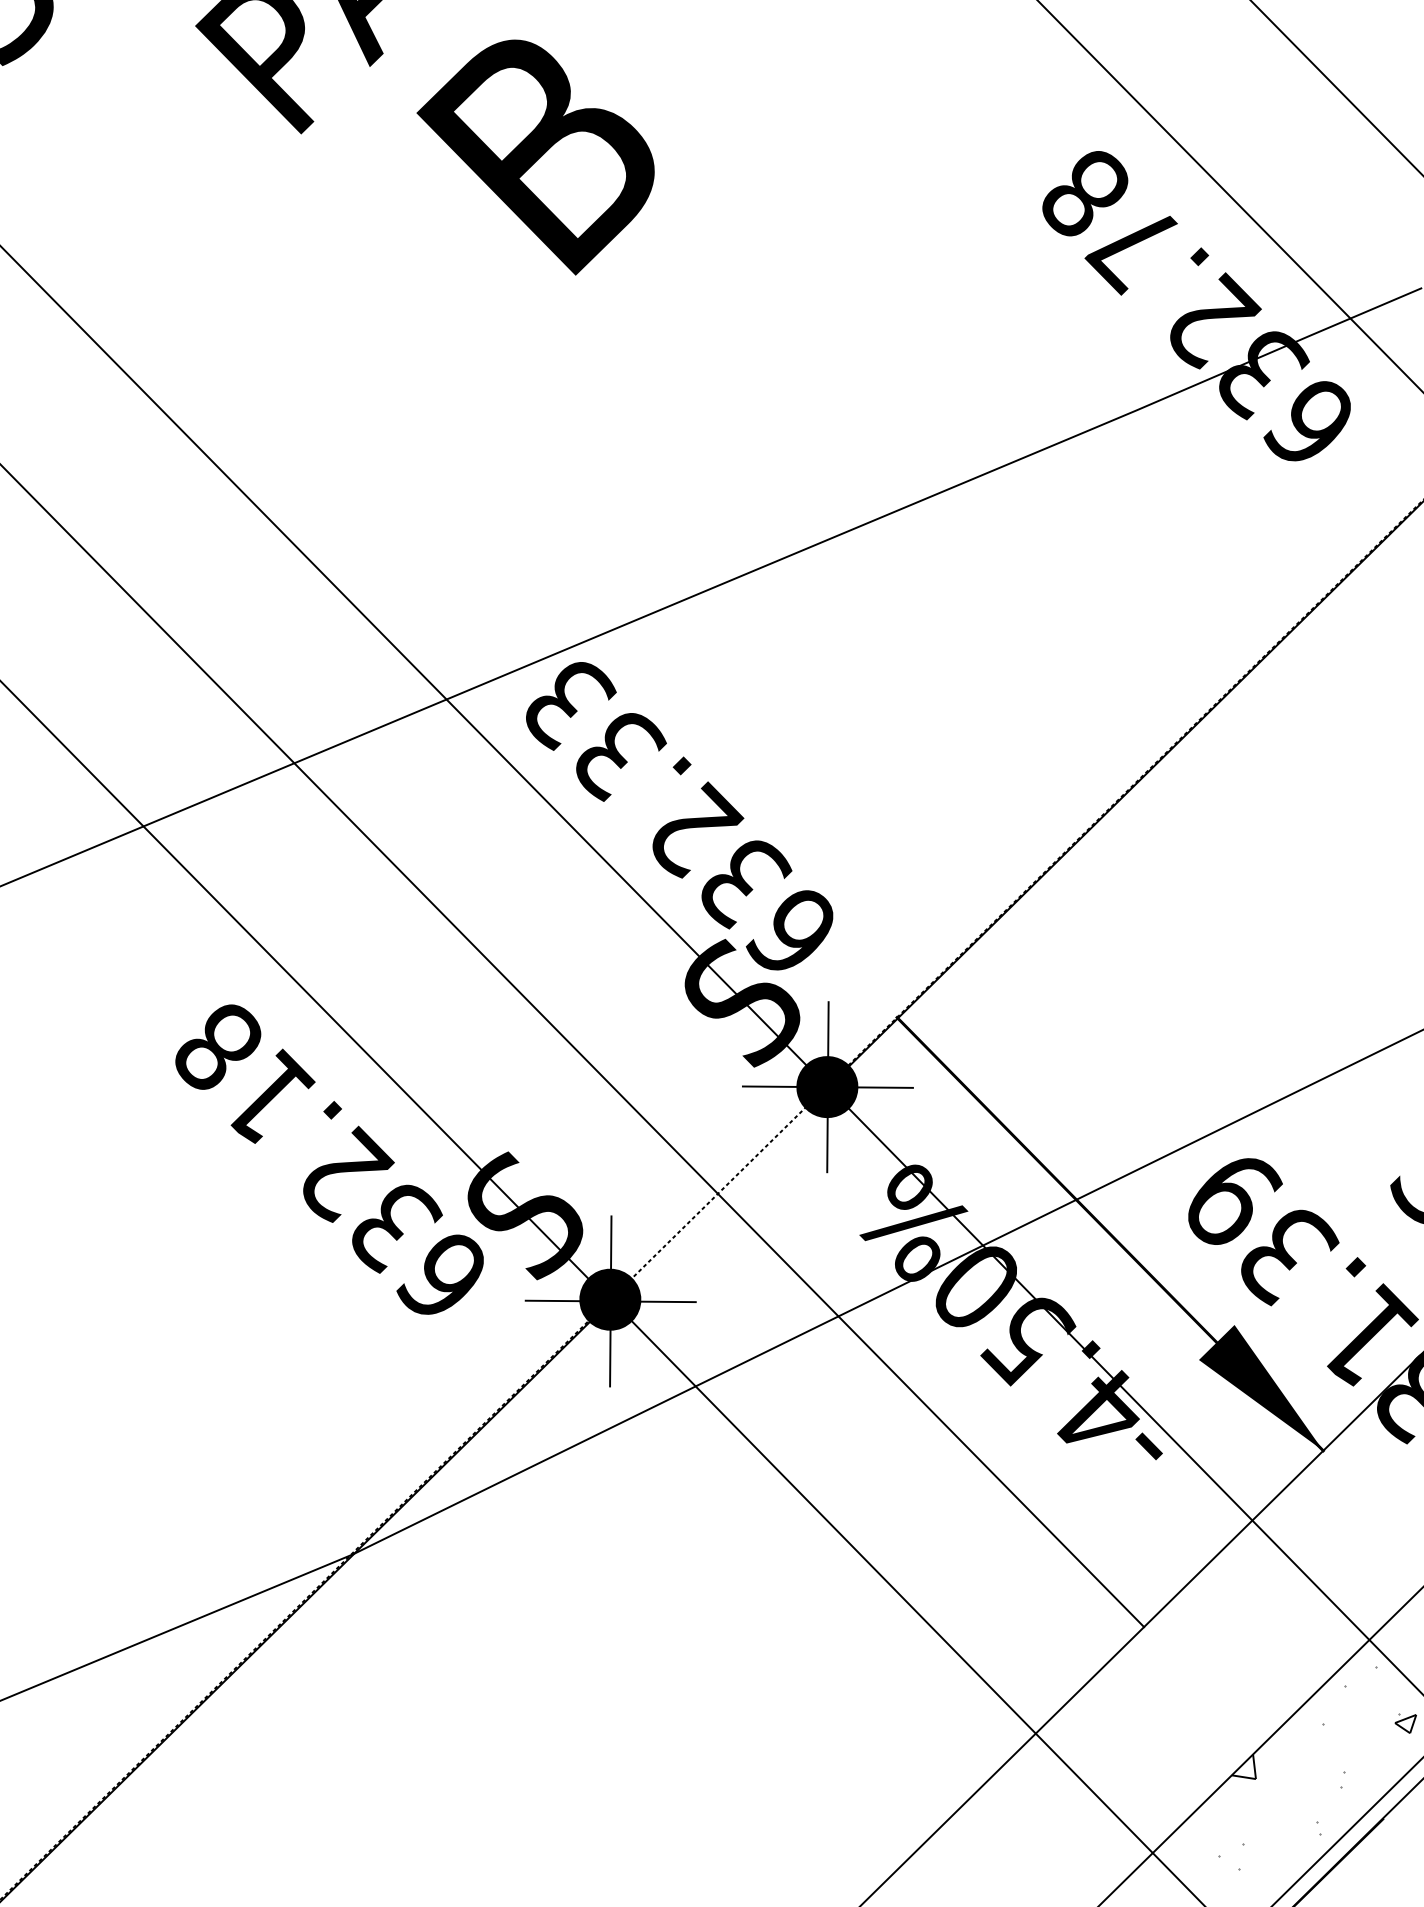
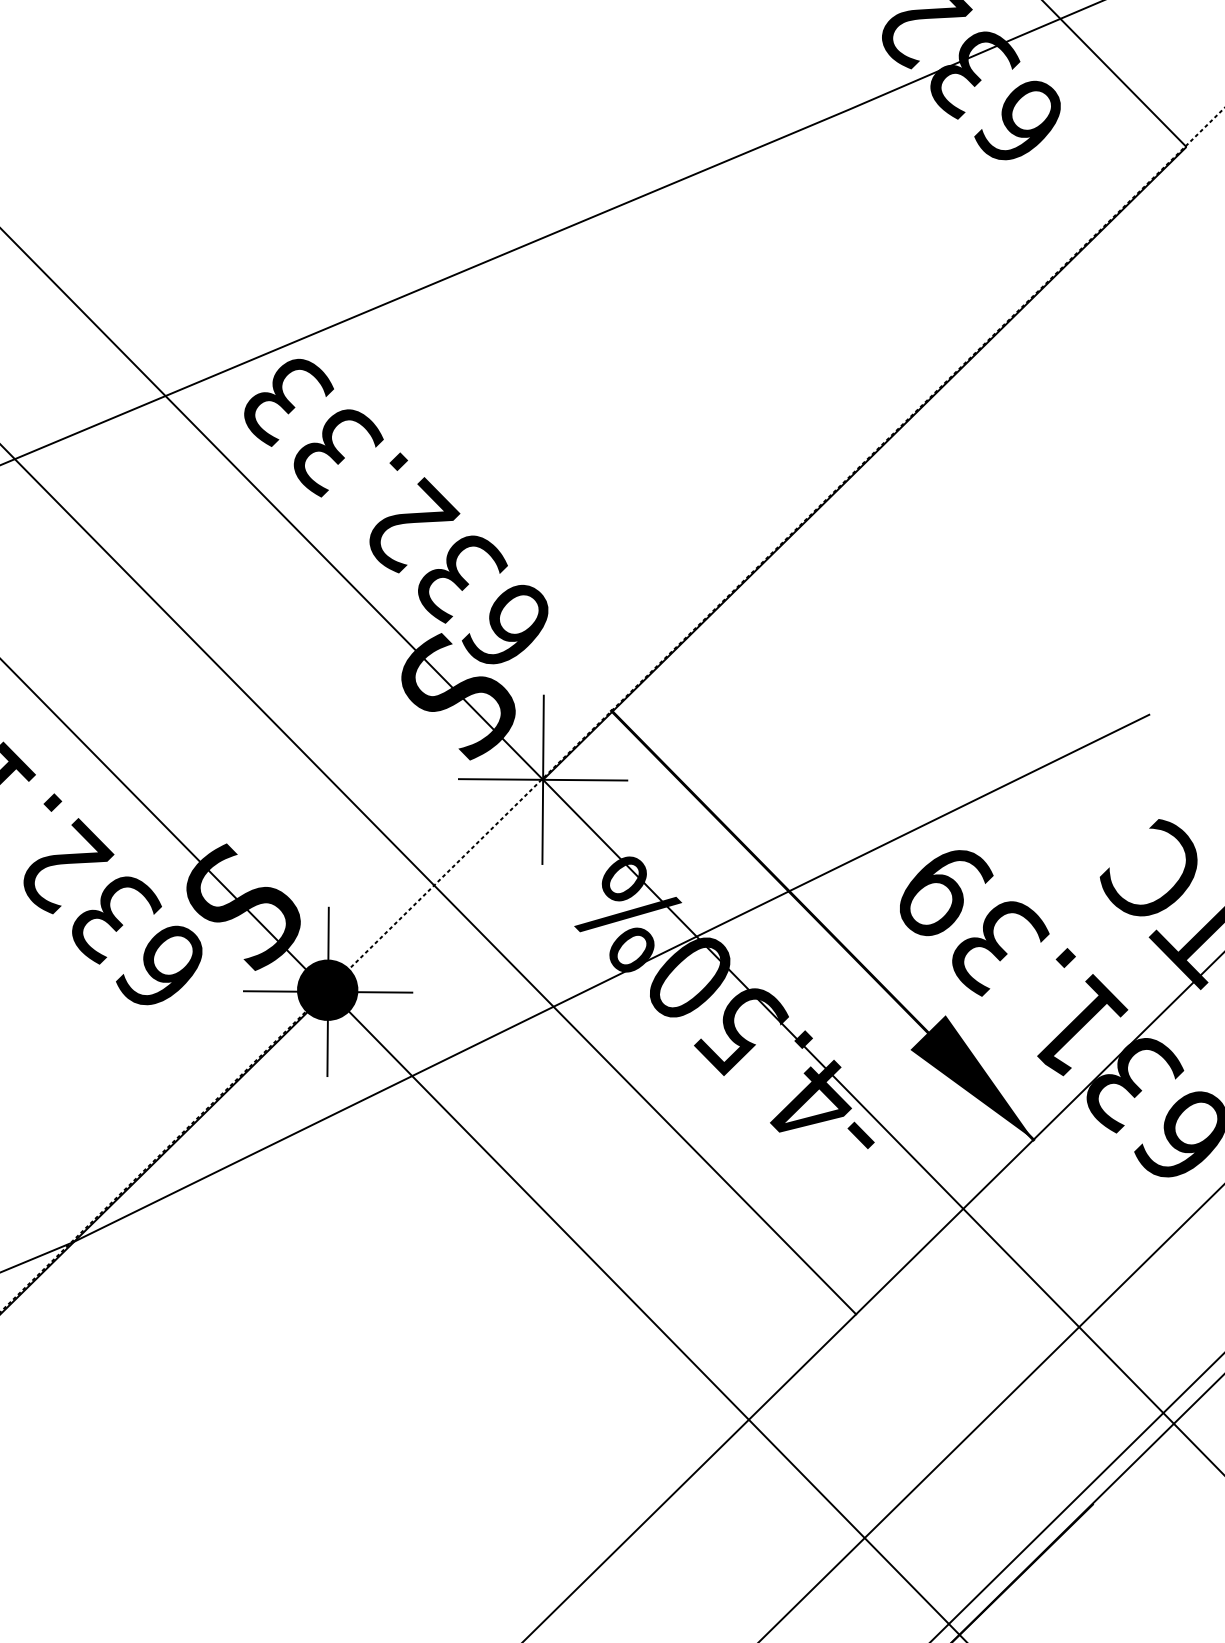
fill: (827, 1087) -> (542, 780), removed
hatch: (1317, 1767) -> (1027, 1453), removed

